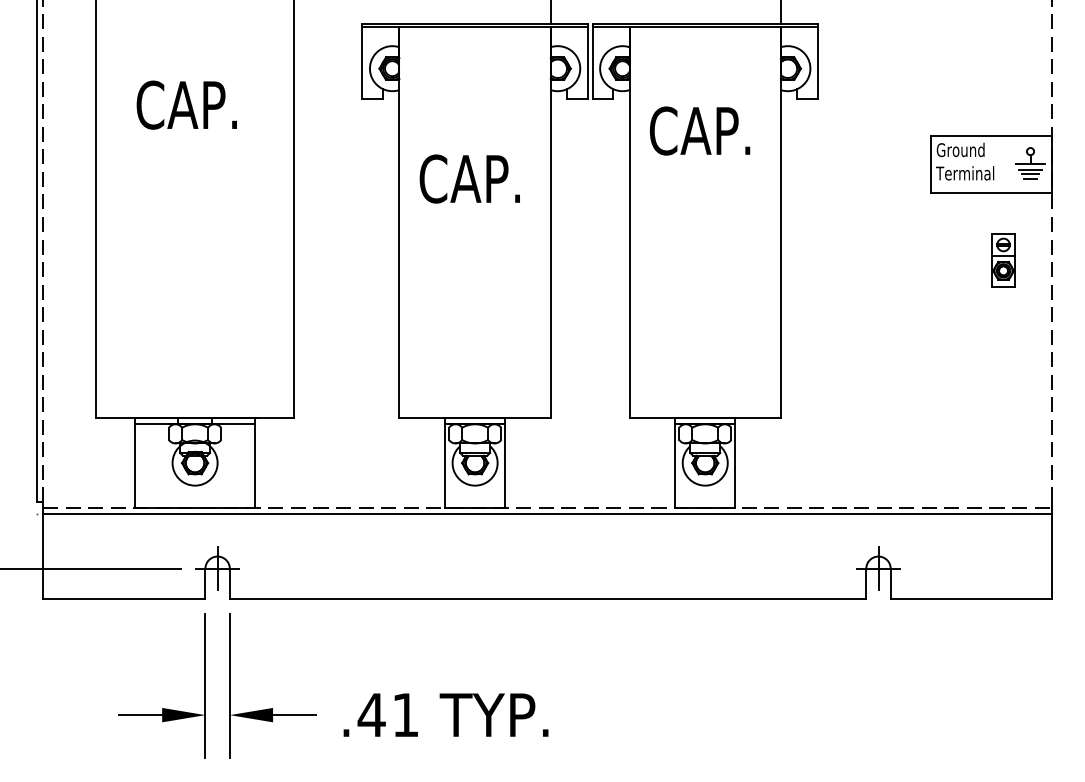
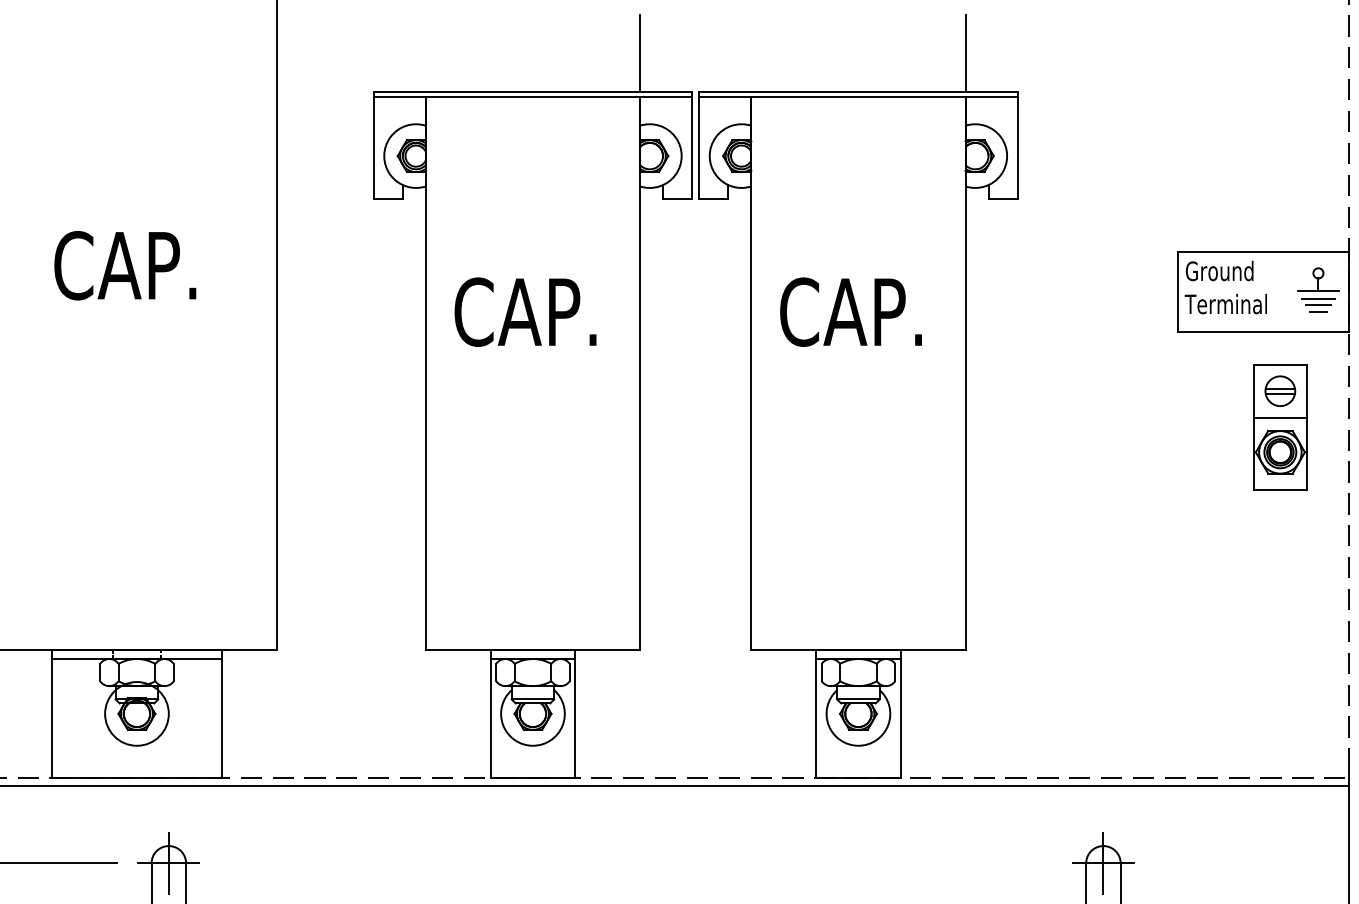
text: (186, 104) -> (124, 264), moved
text: (700, 130) -> (851, 311), moved
part: (1003, 259) -> (1280, 425), size x1.67

